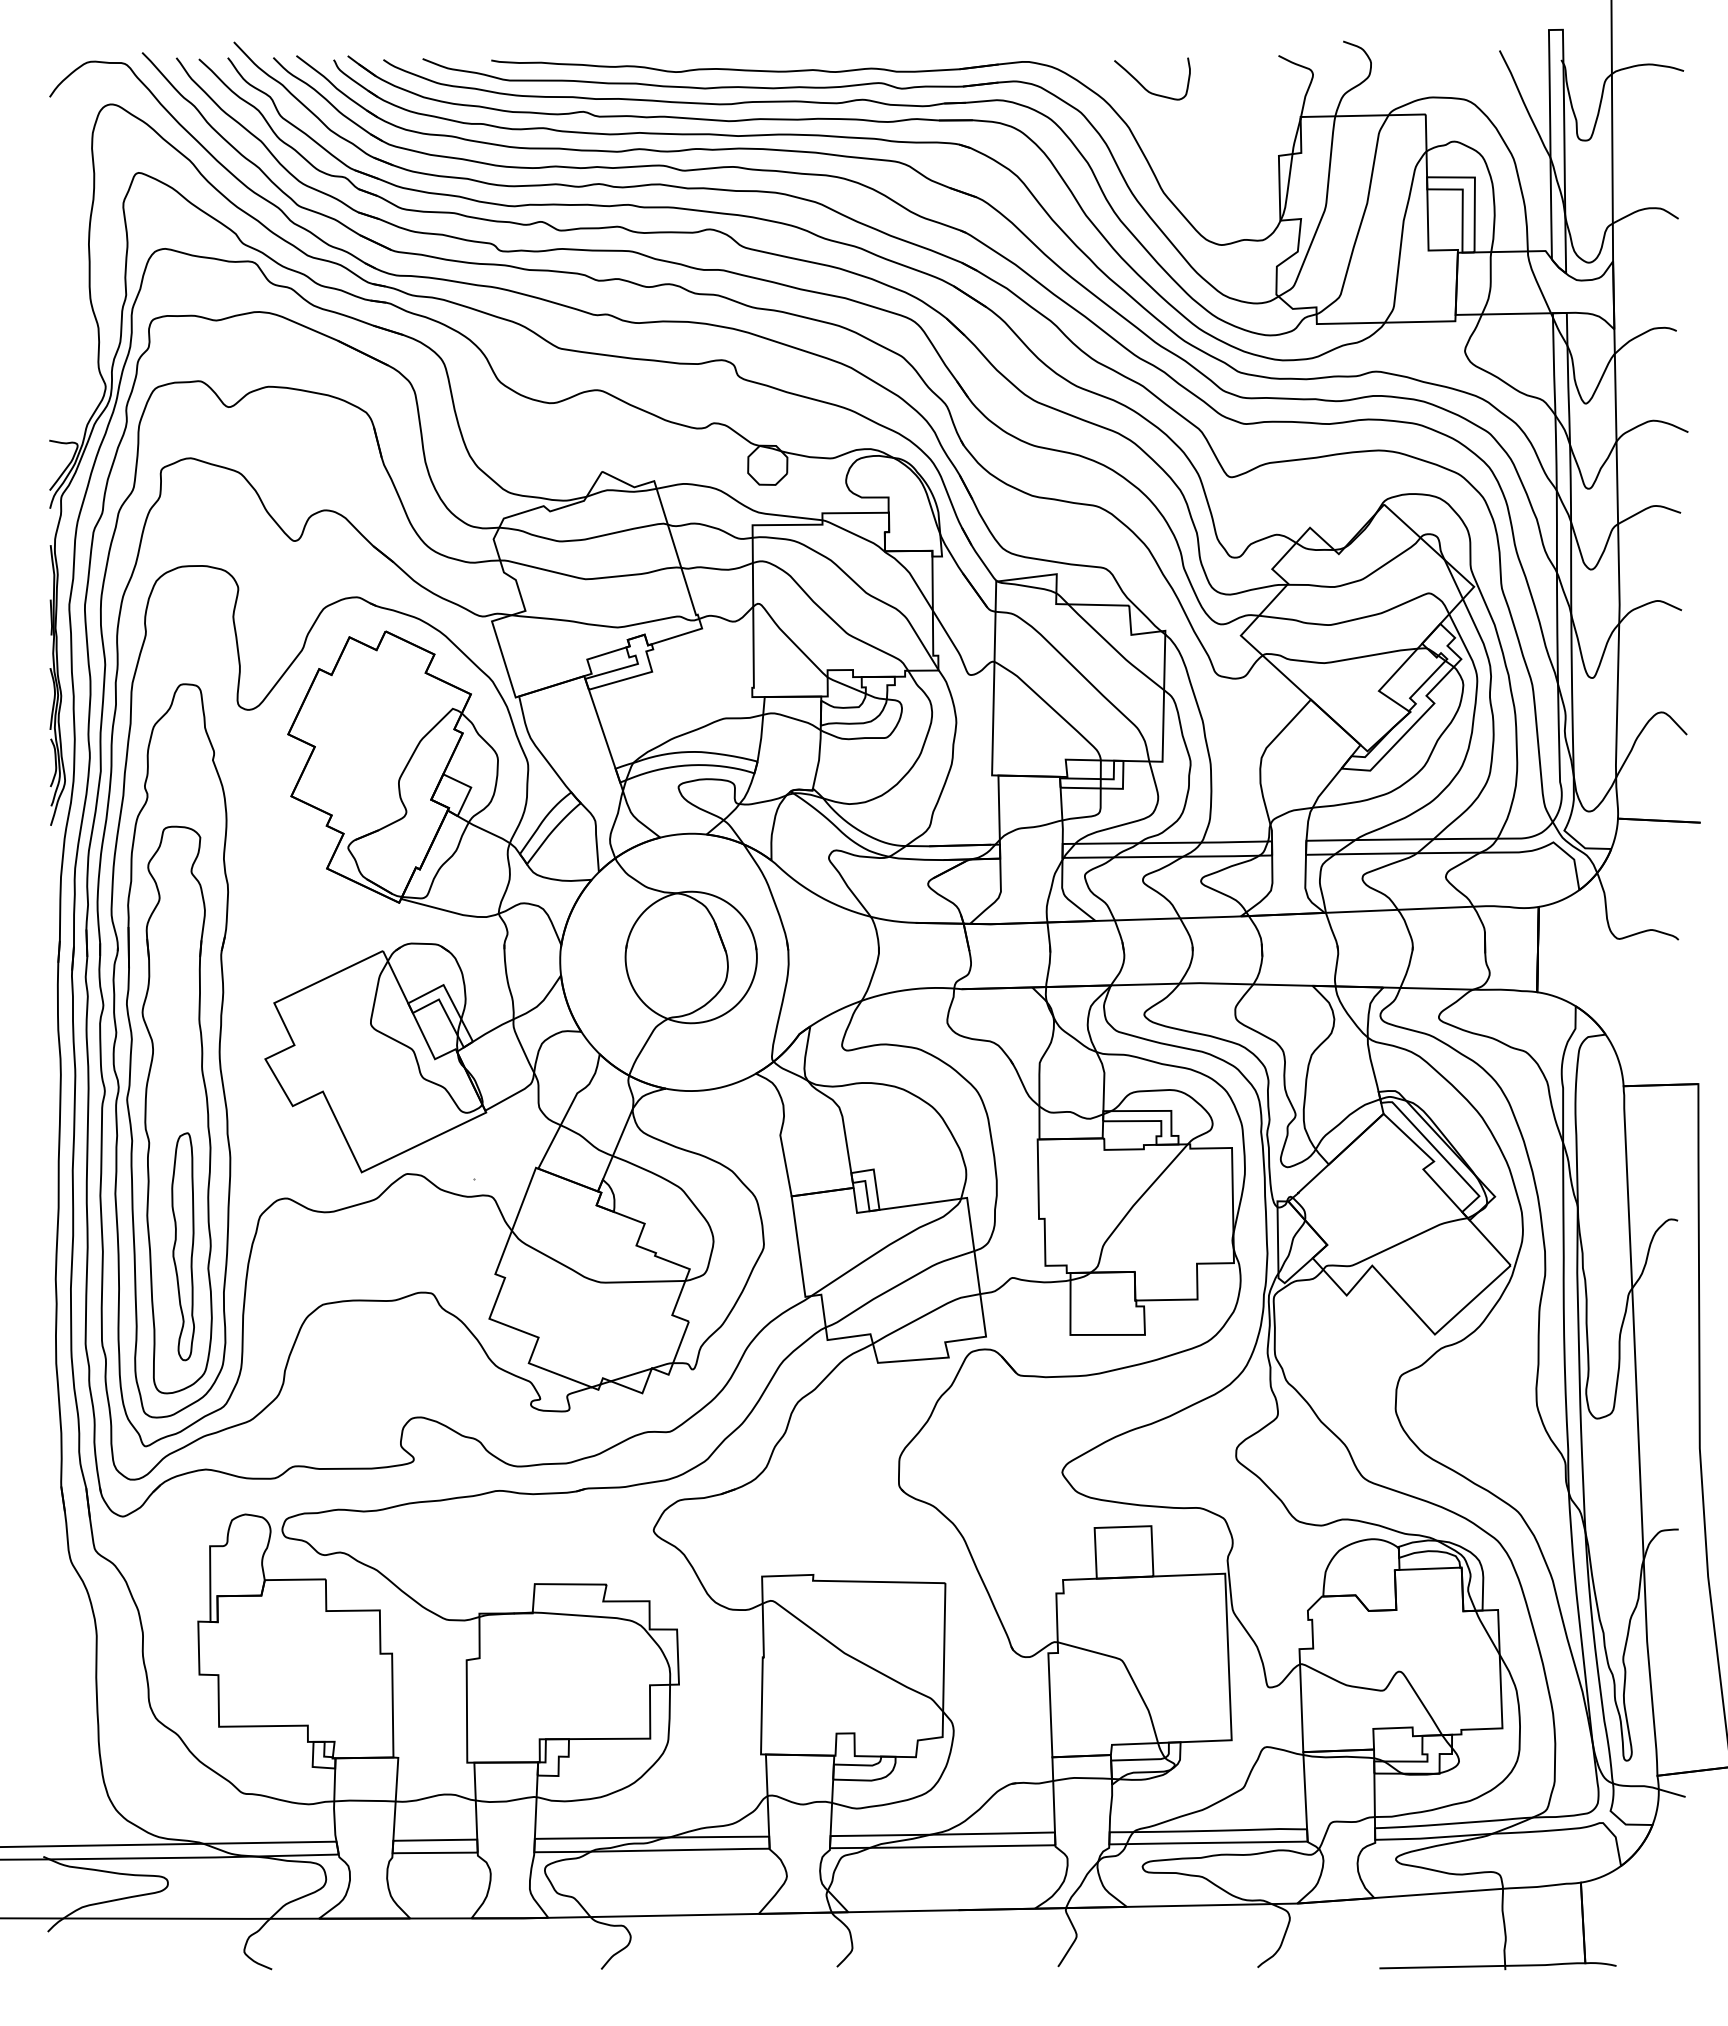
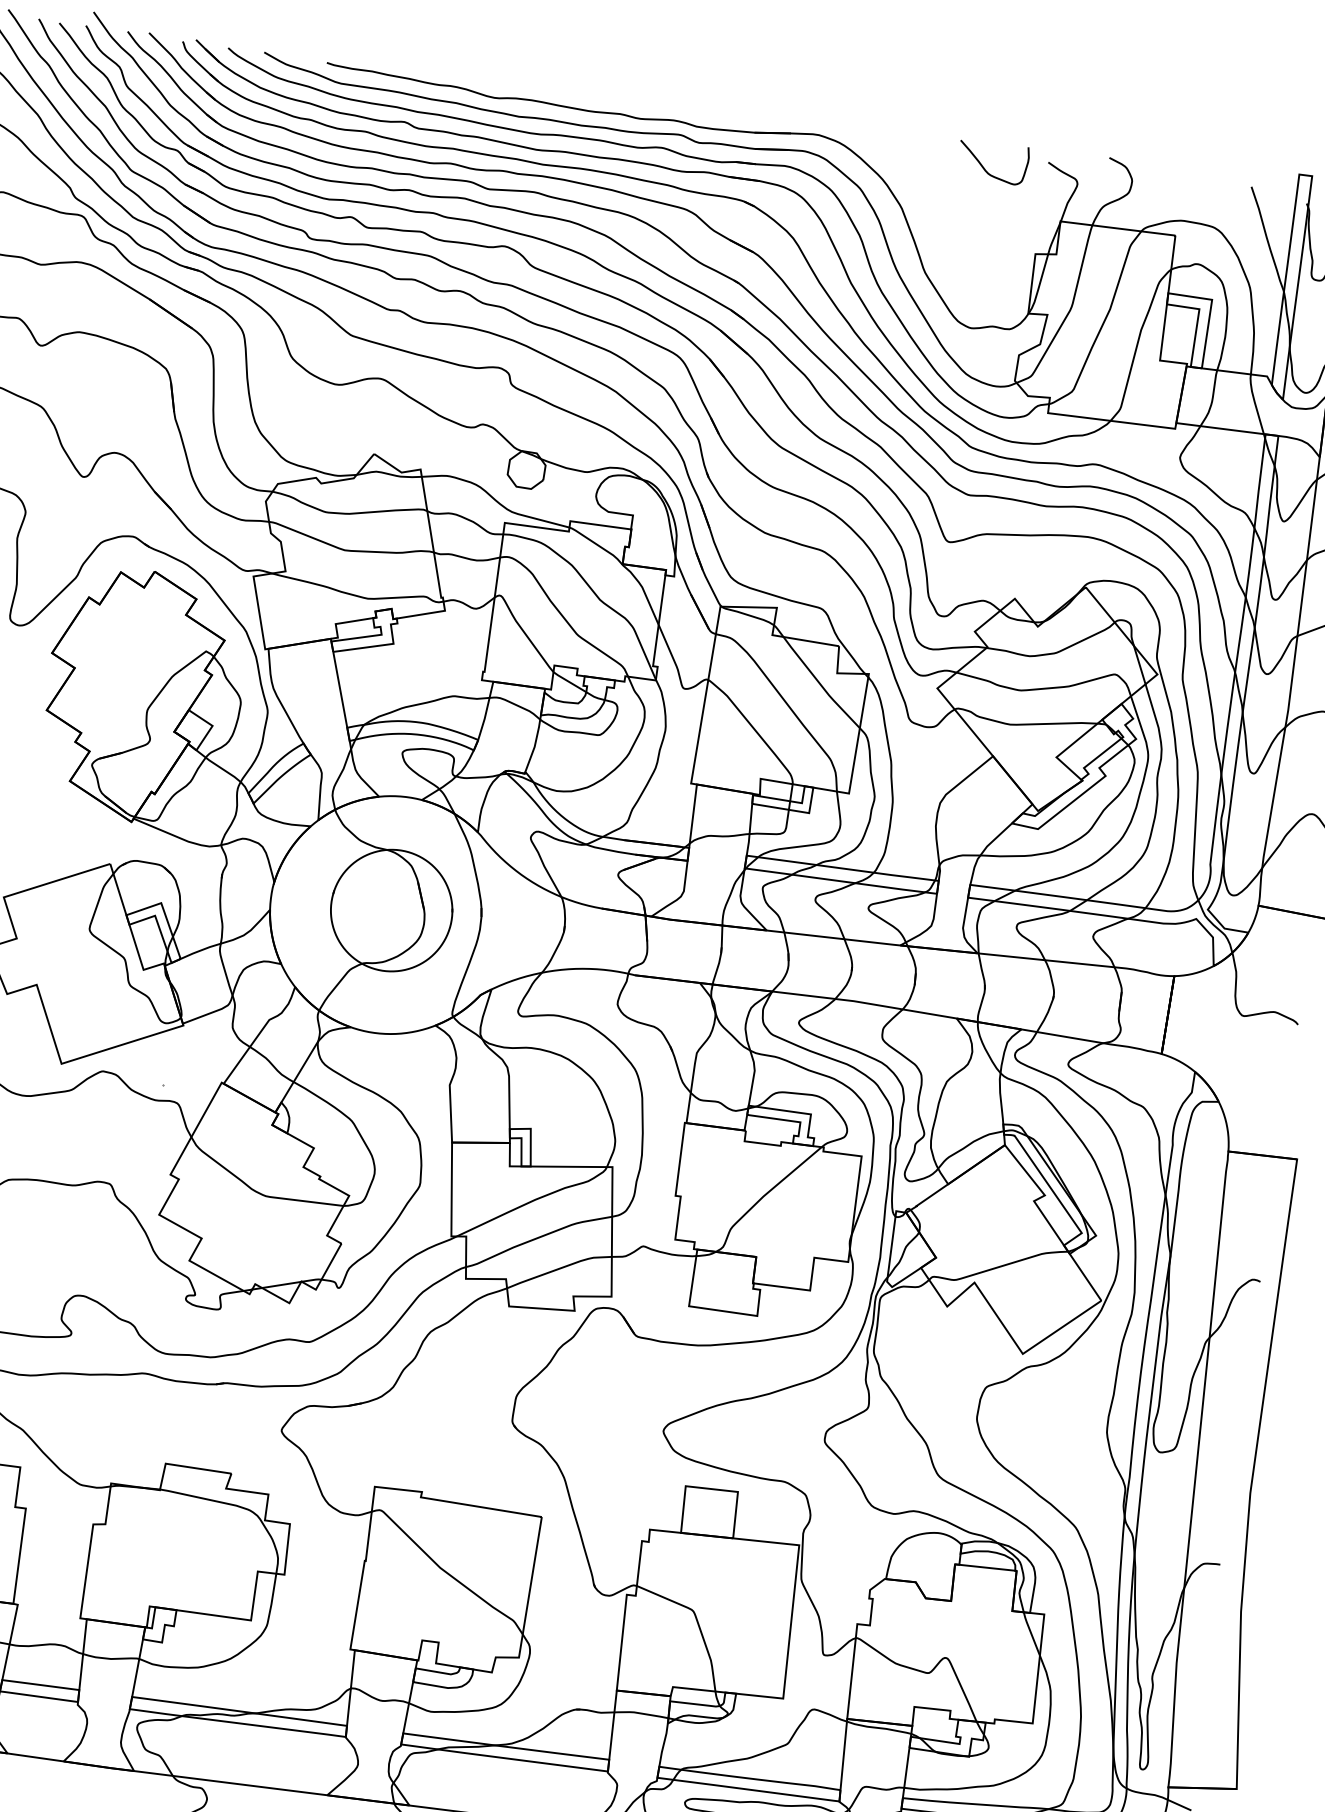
curve: (1144, 86) -> (984, 167), moved

